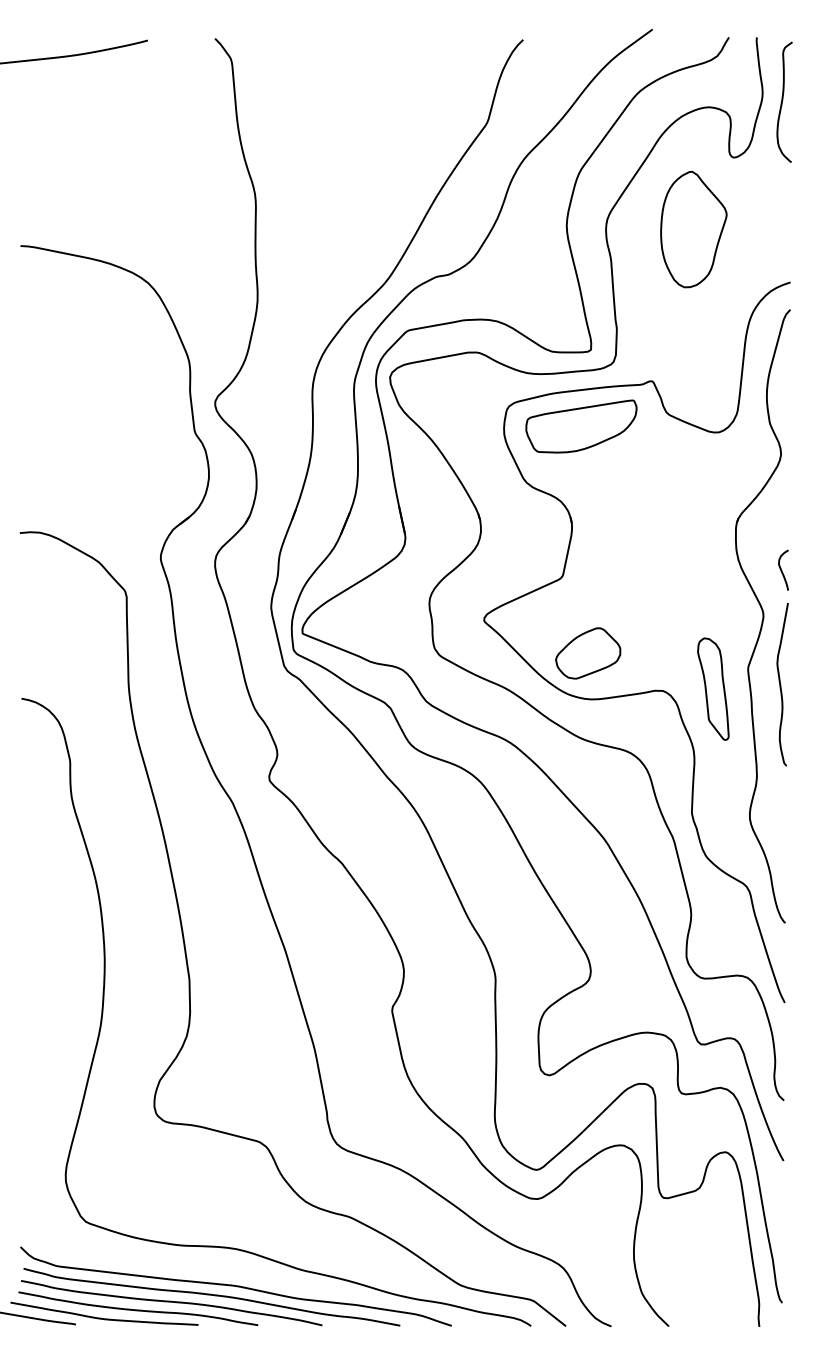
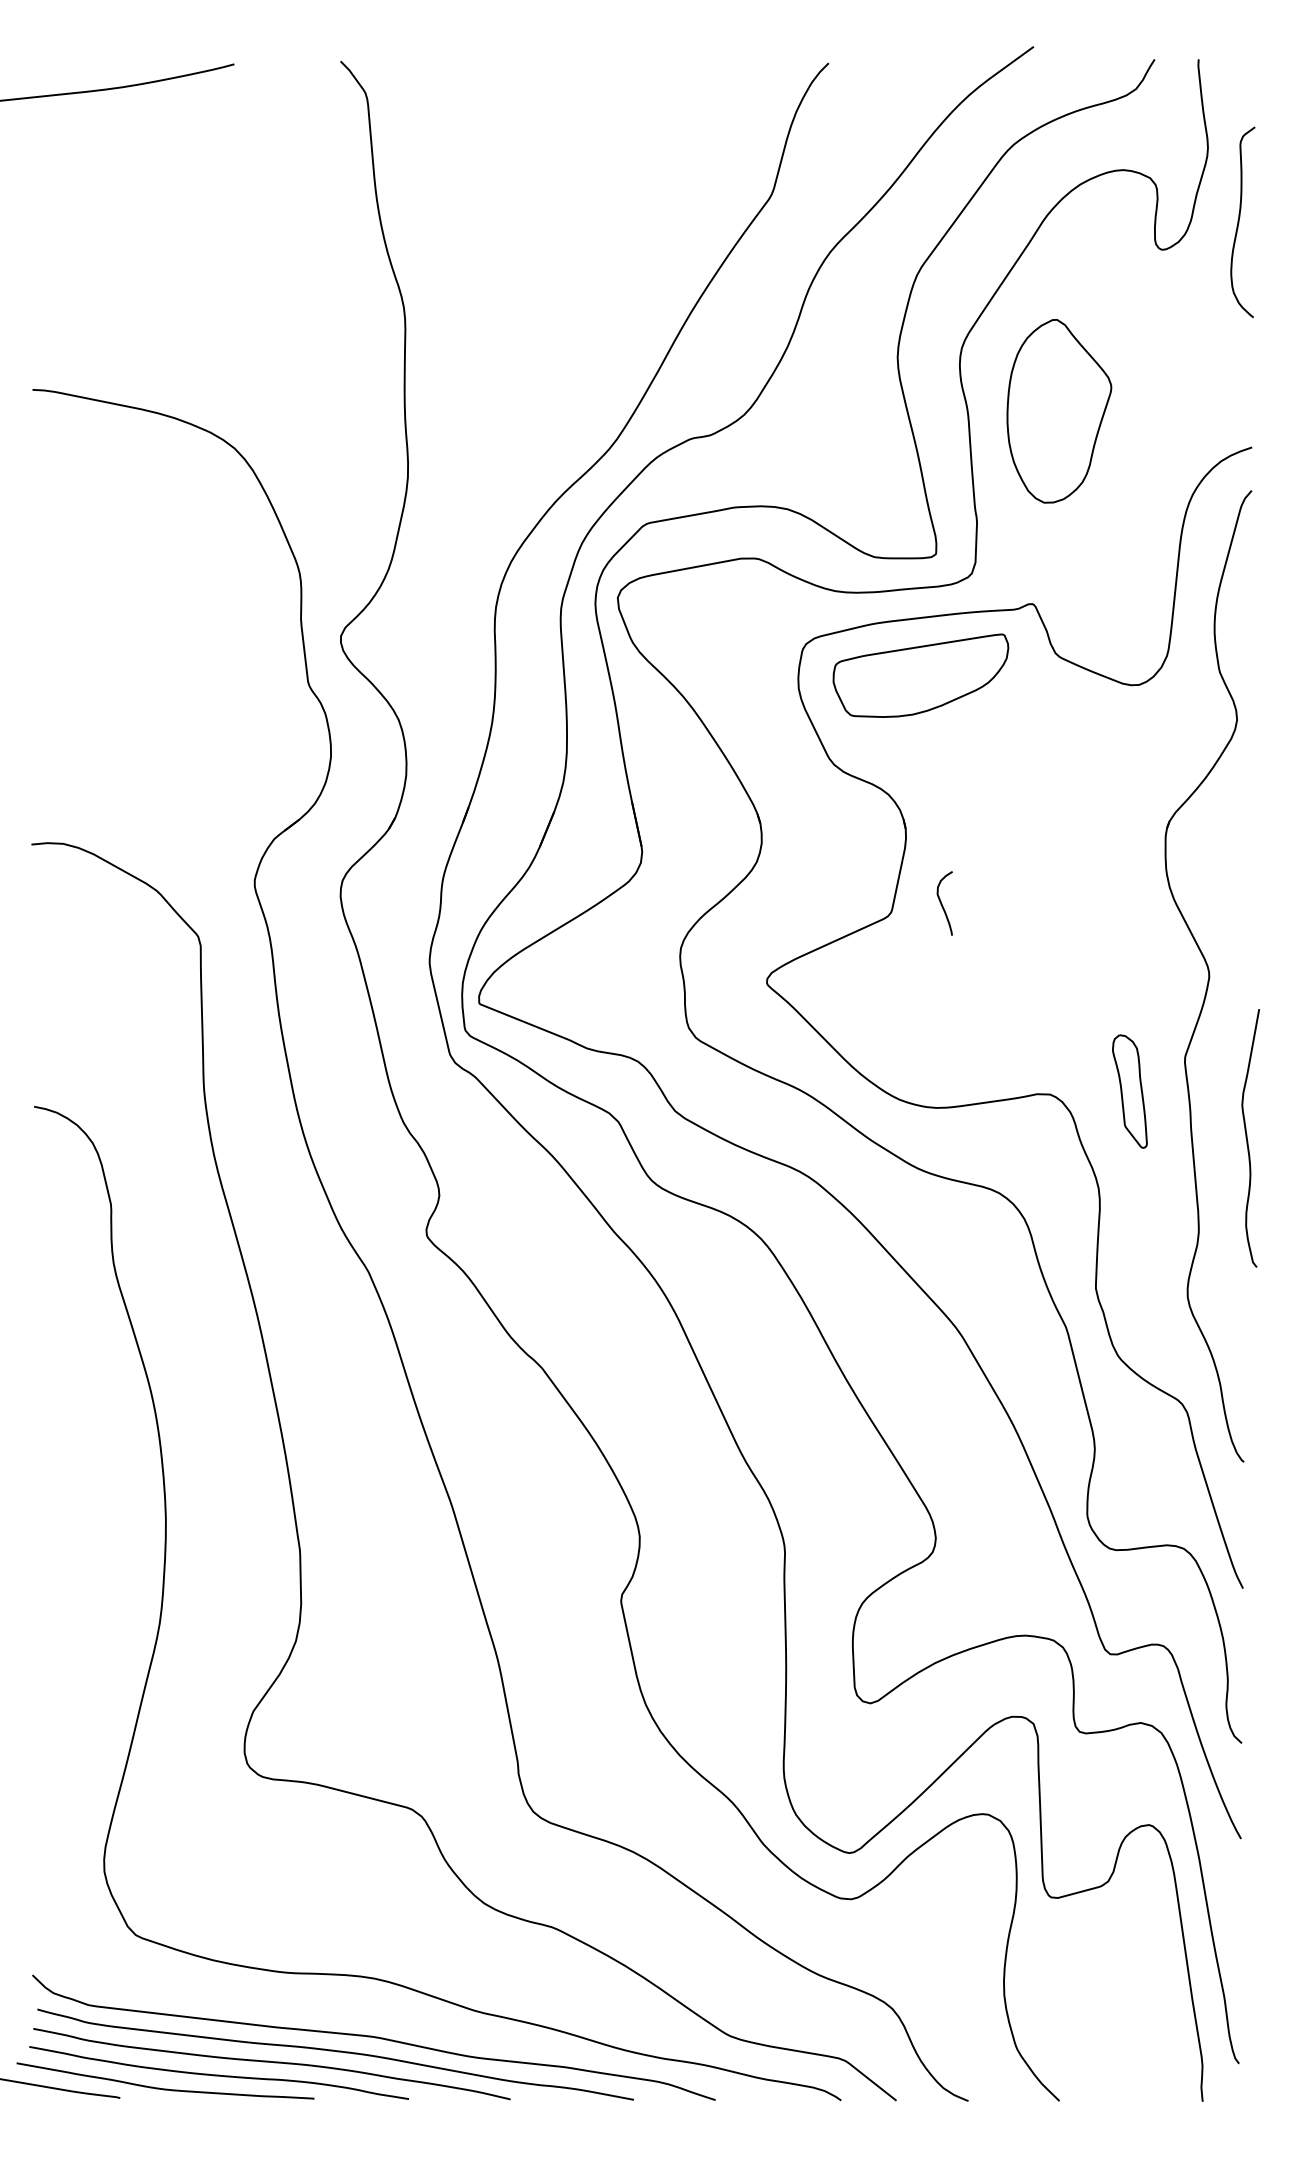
curve: (783, 100) -> (1240, 219), moved
part: (693, 229) -> (1058, 411), moved
curve: (782, 570) -> (943, 903), moved
part: (588, 653) -> (932, 1035), removed
curve: (781, 684) -> (1248, 1138), moved
part: (713, 688) -> (1130, 1090), size x0.7

